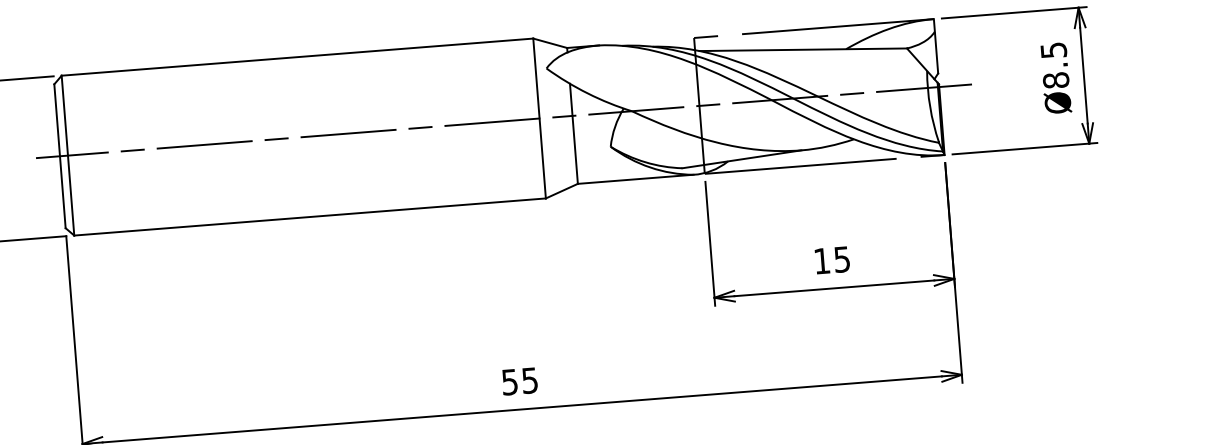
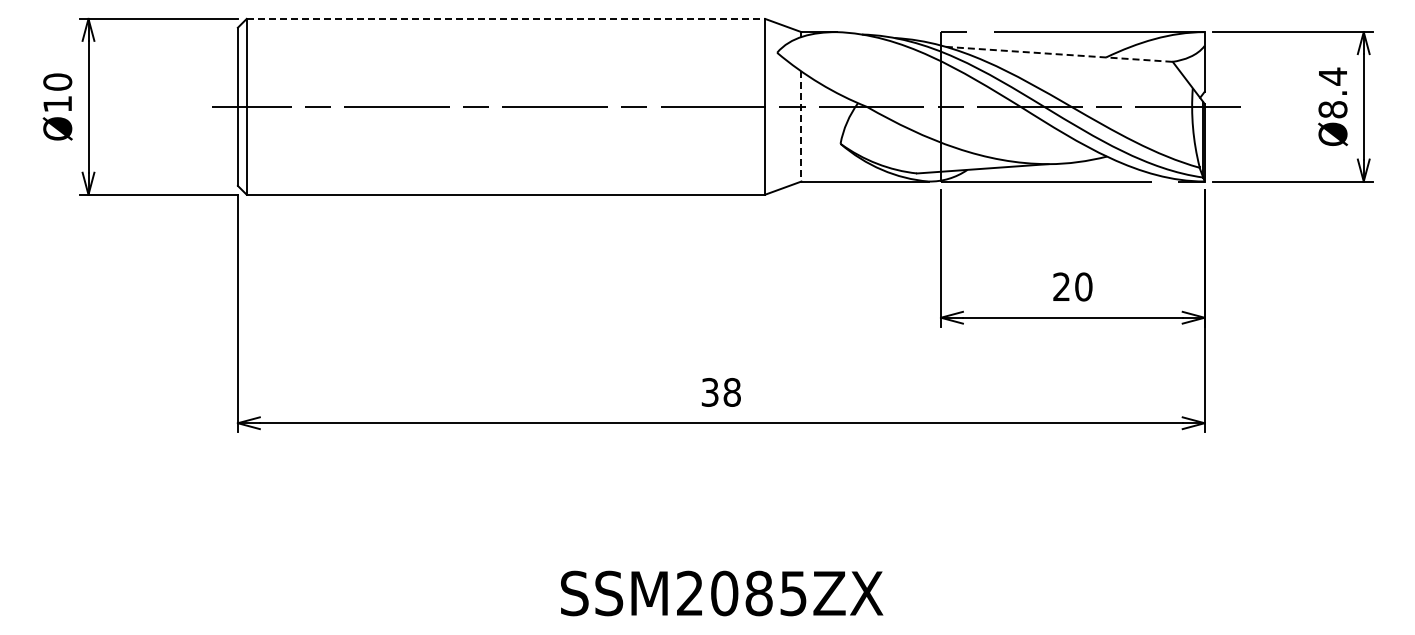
line: (803, 49) -> (1059, 54), solid -> dashed
text: (1054, 50) -> (1333, 76), Ø8.5 -> Ø8.4
line: (297, 56) -> (506, 18), solid -> dashed
line: (574, 134) -> (801, 127), solid -> dashed
text: (831, 259) -> (1072, 286), 15 -> 20
text: (520, 381) -> (721, 392), 55 -> 38

